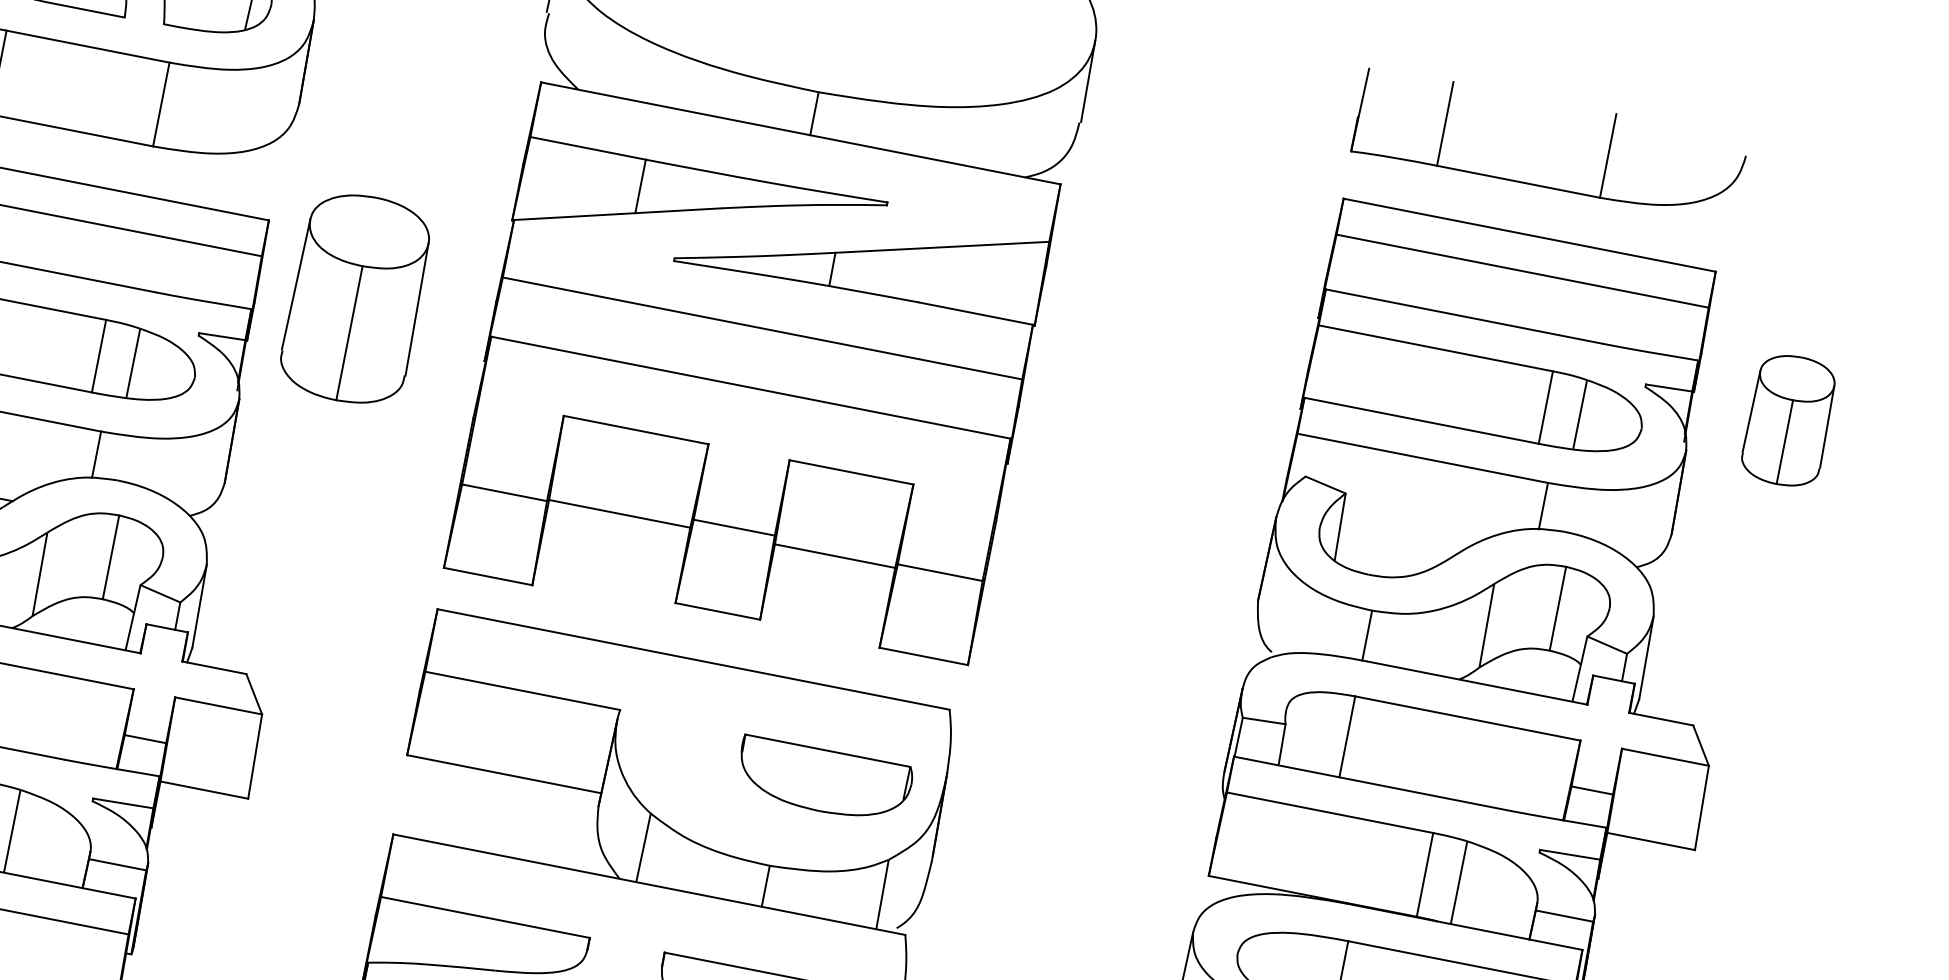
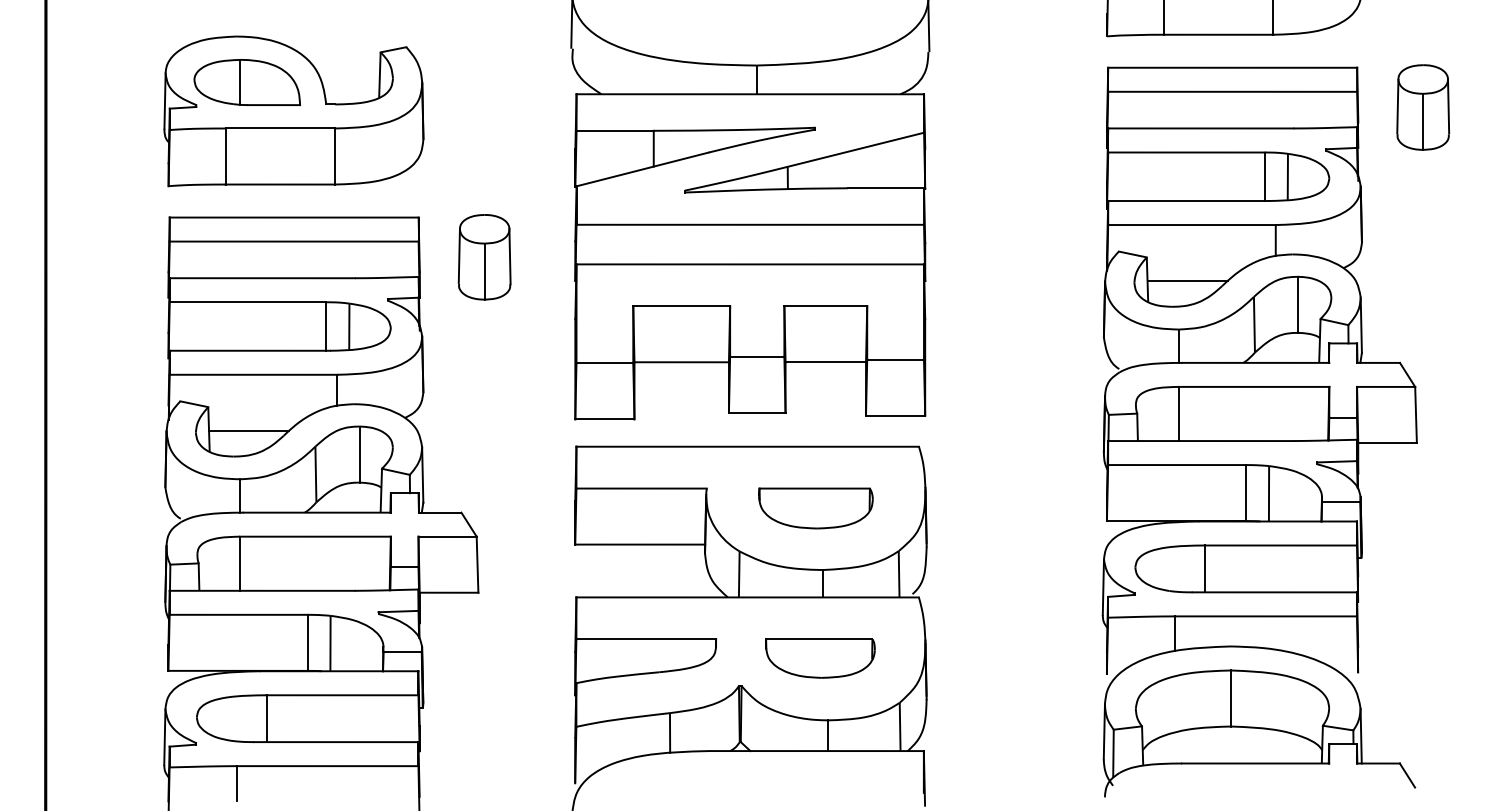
part: (355, 299) -> (484, 257), size x0.62
part: (1789, 420) -> (1423, 107), moved
line: (1399, 541) -> (1187, 281), added
part: (823, 780) -> (815, 508), moved

